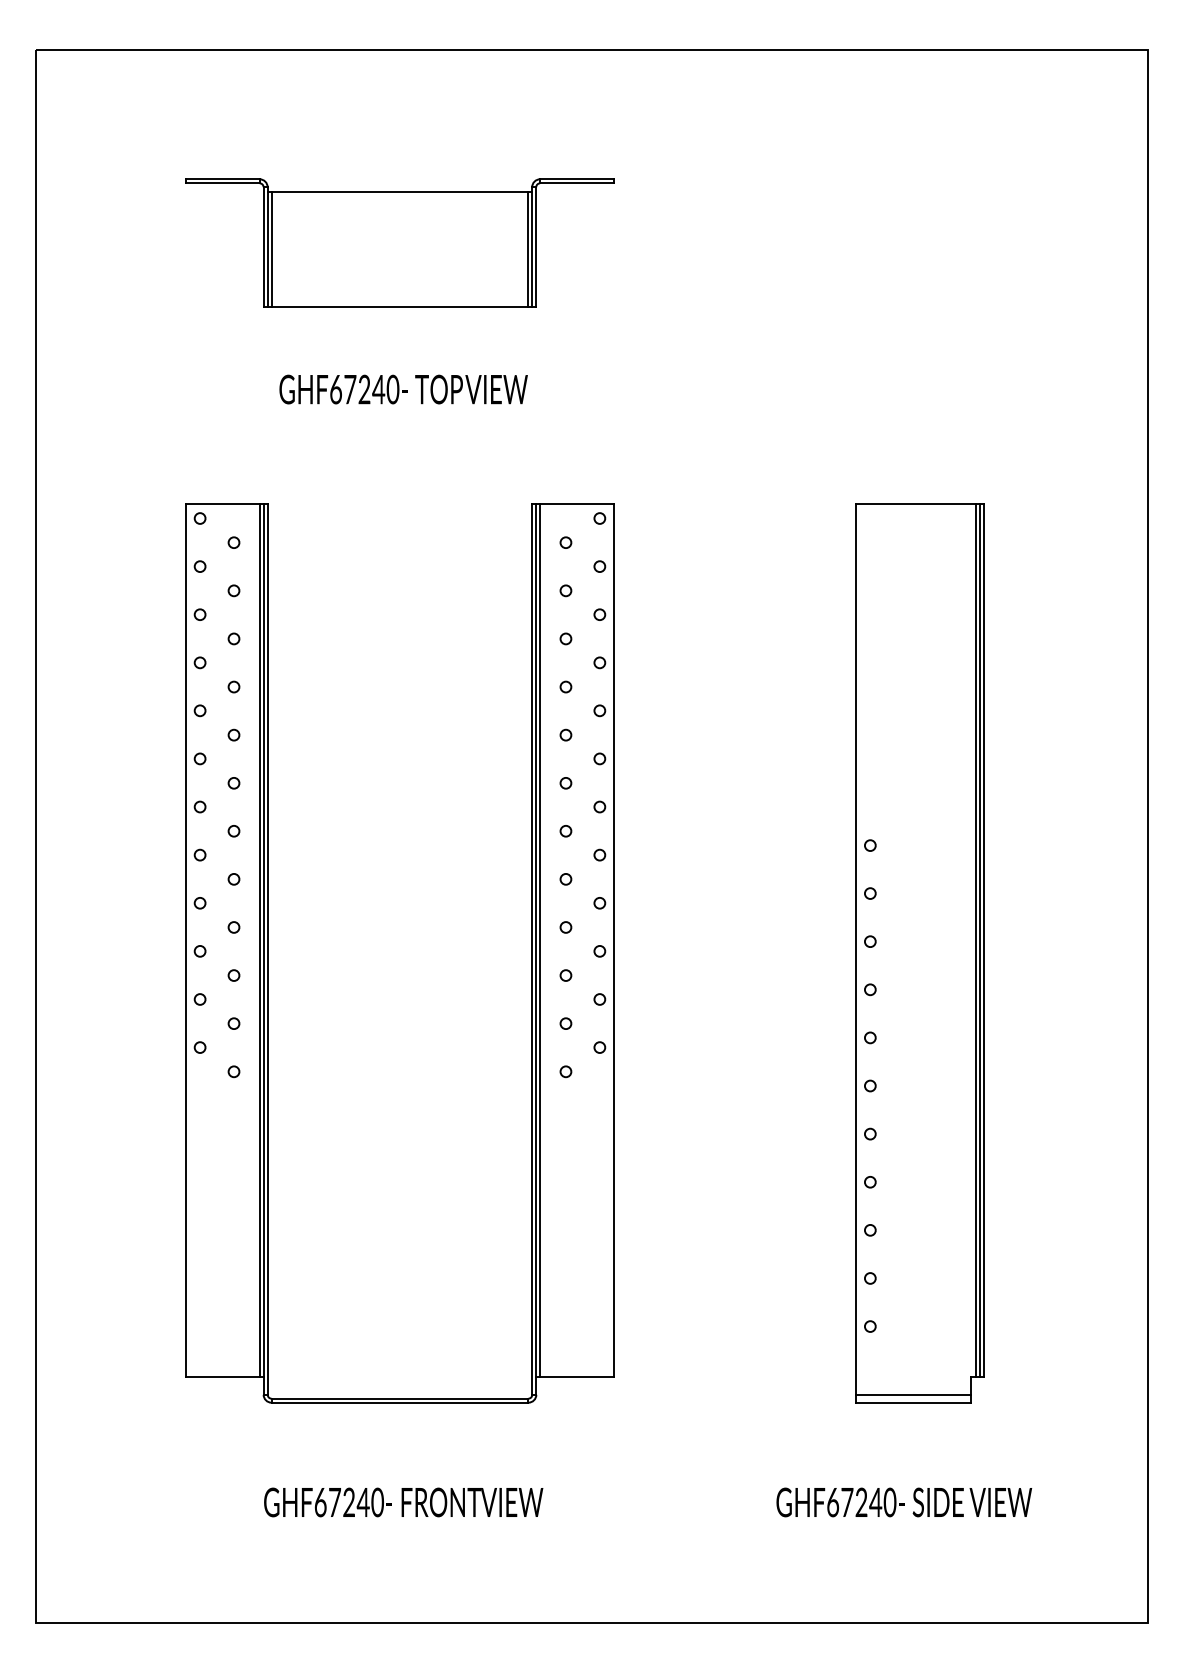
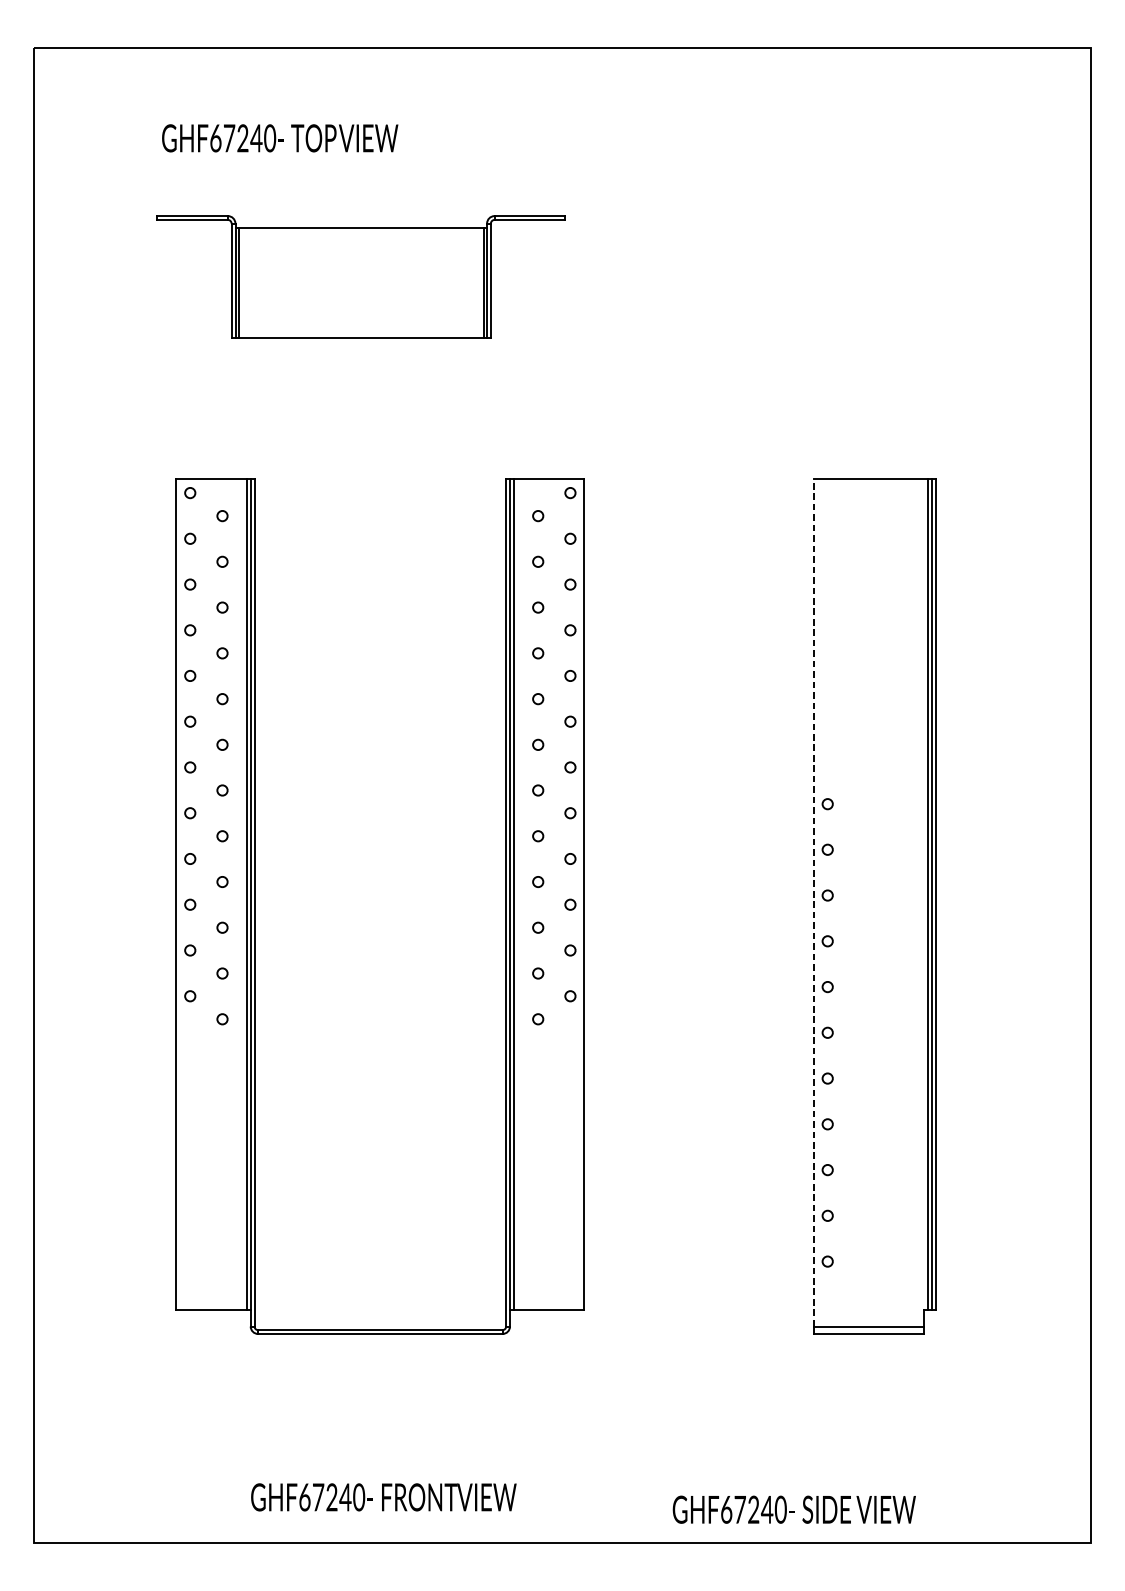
part: (399, 242) -> (360, 276), moved
text: (403, 389) -> (280, 138), moved
line: (855, 948) -> (813, 902), solid -> dashed
text: (403, 1502) -> (383, 1497), moved
text: (904, 1502) -> (794, 1509), moved

